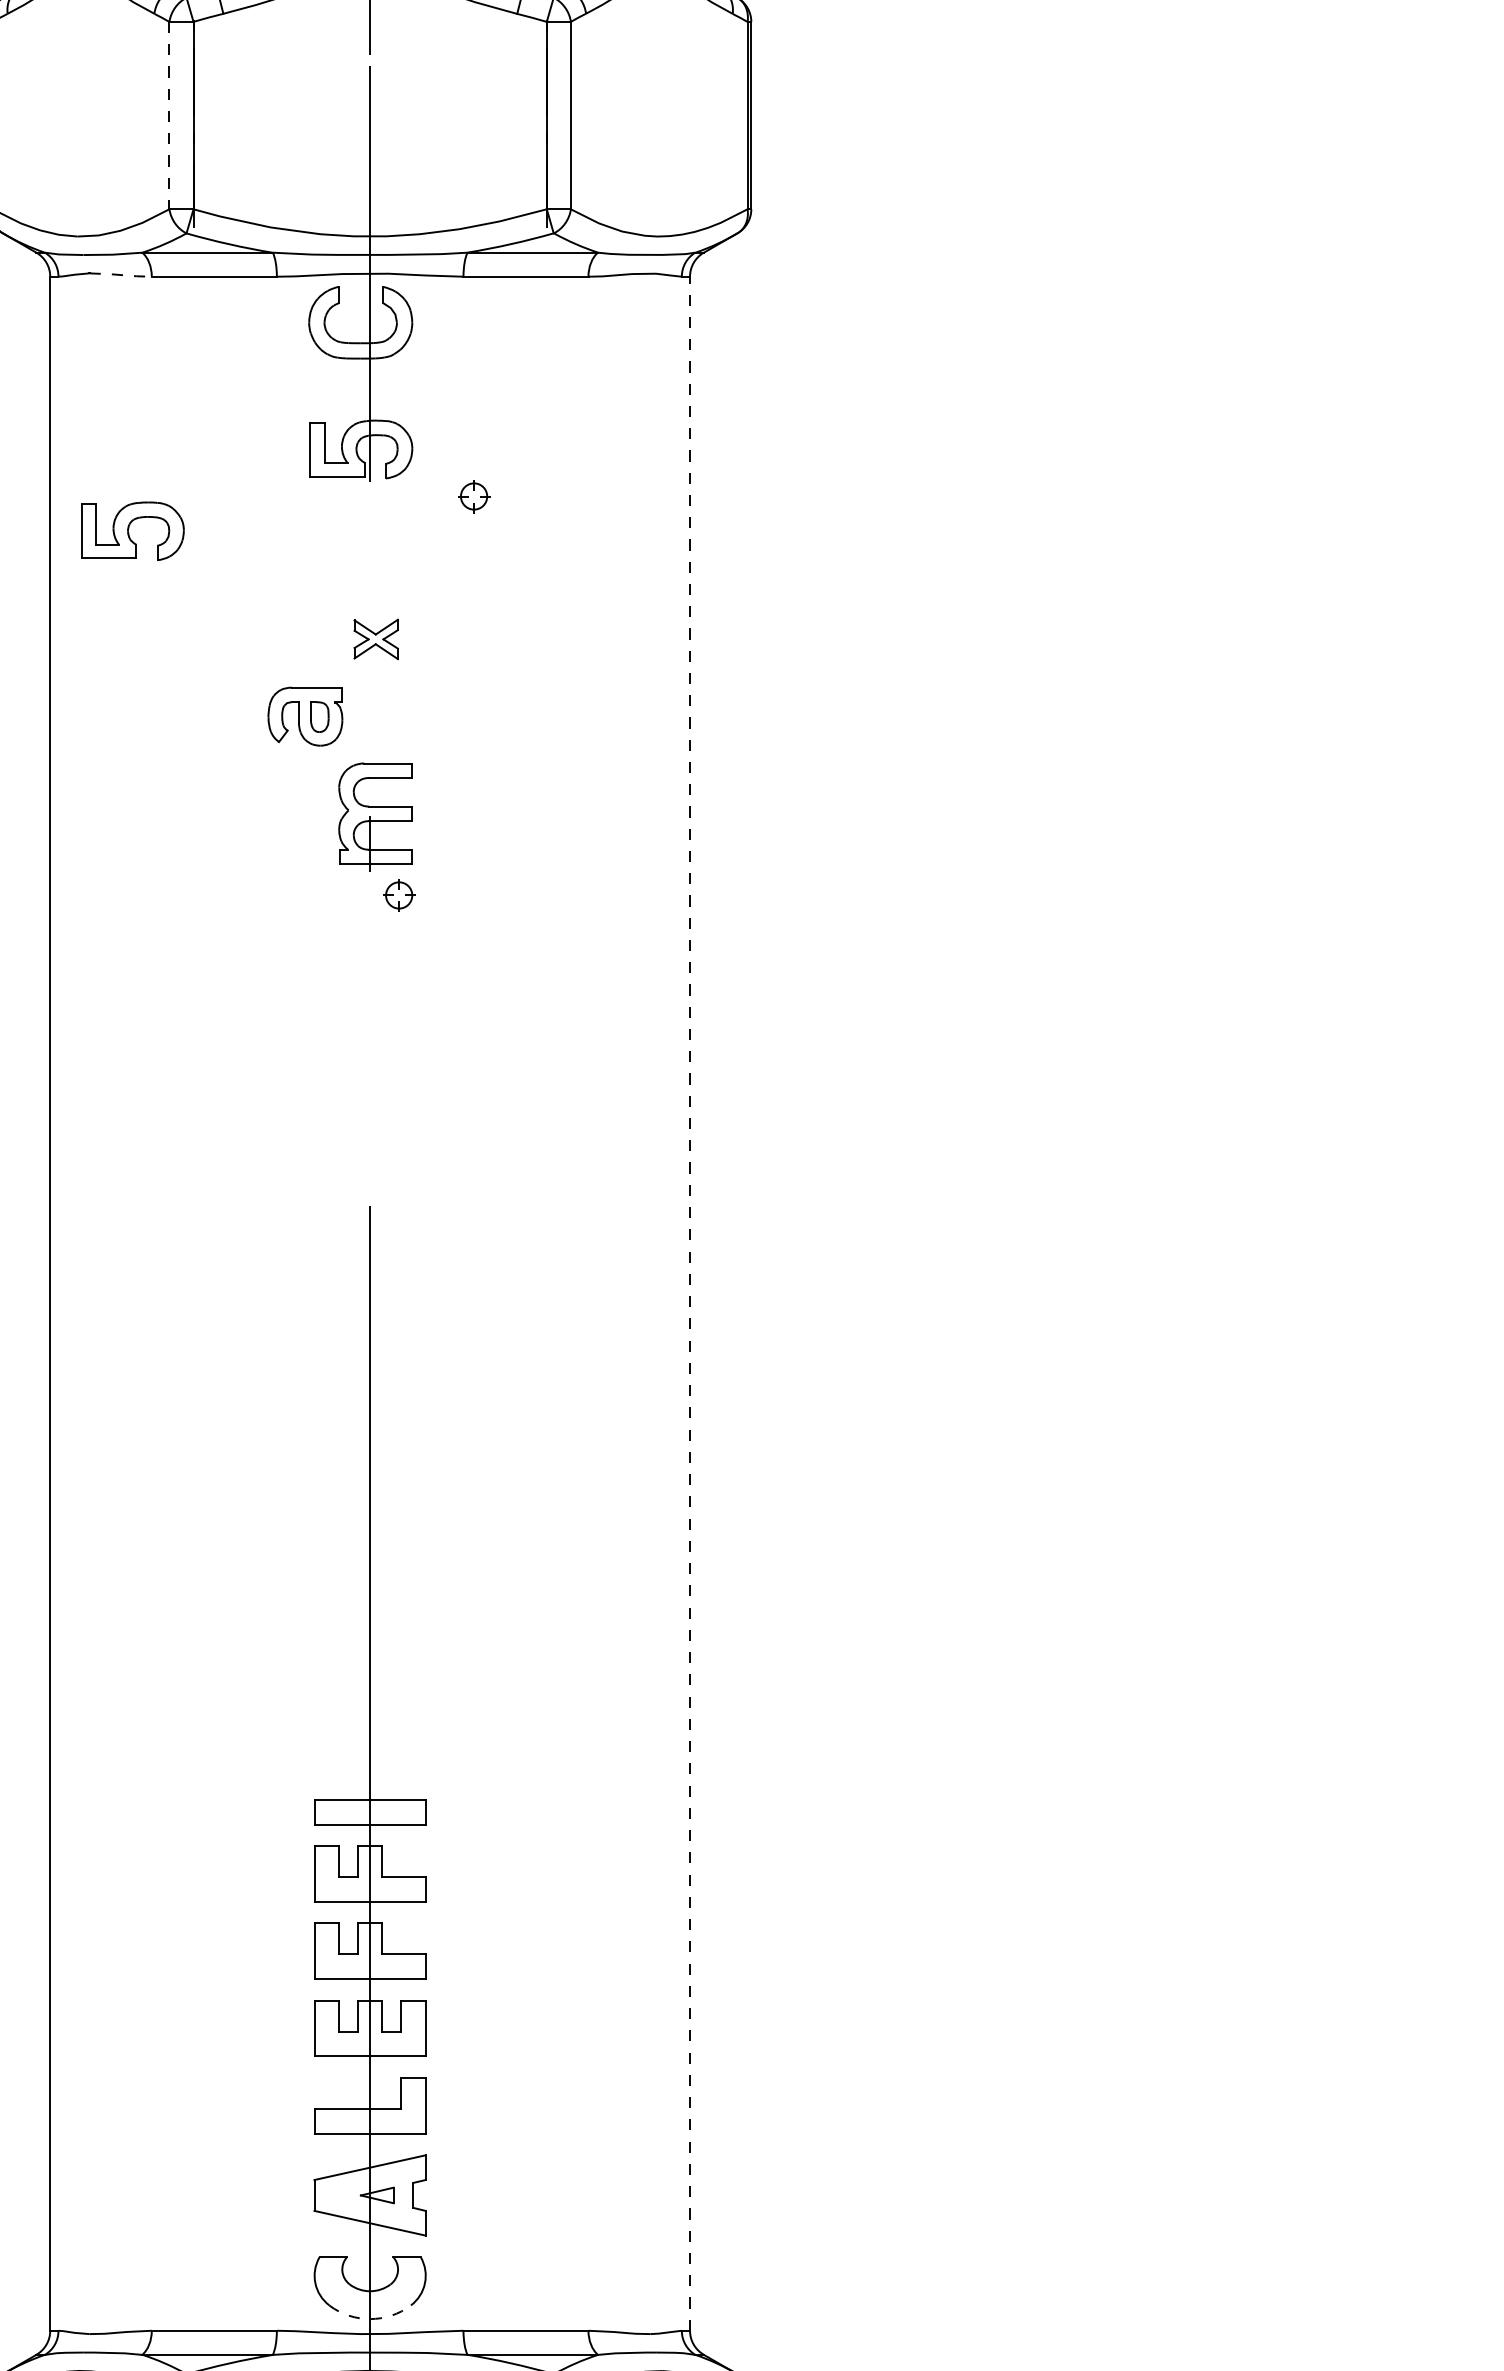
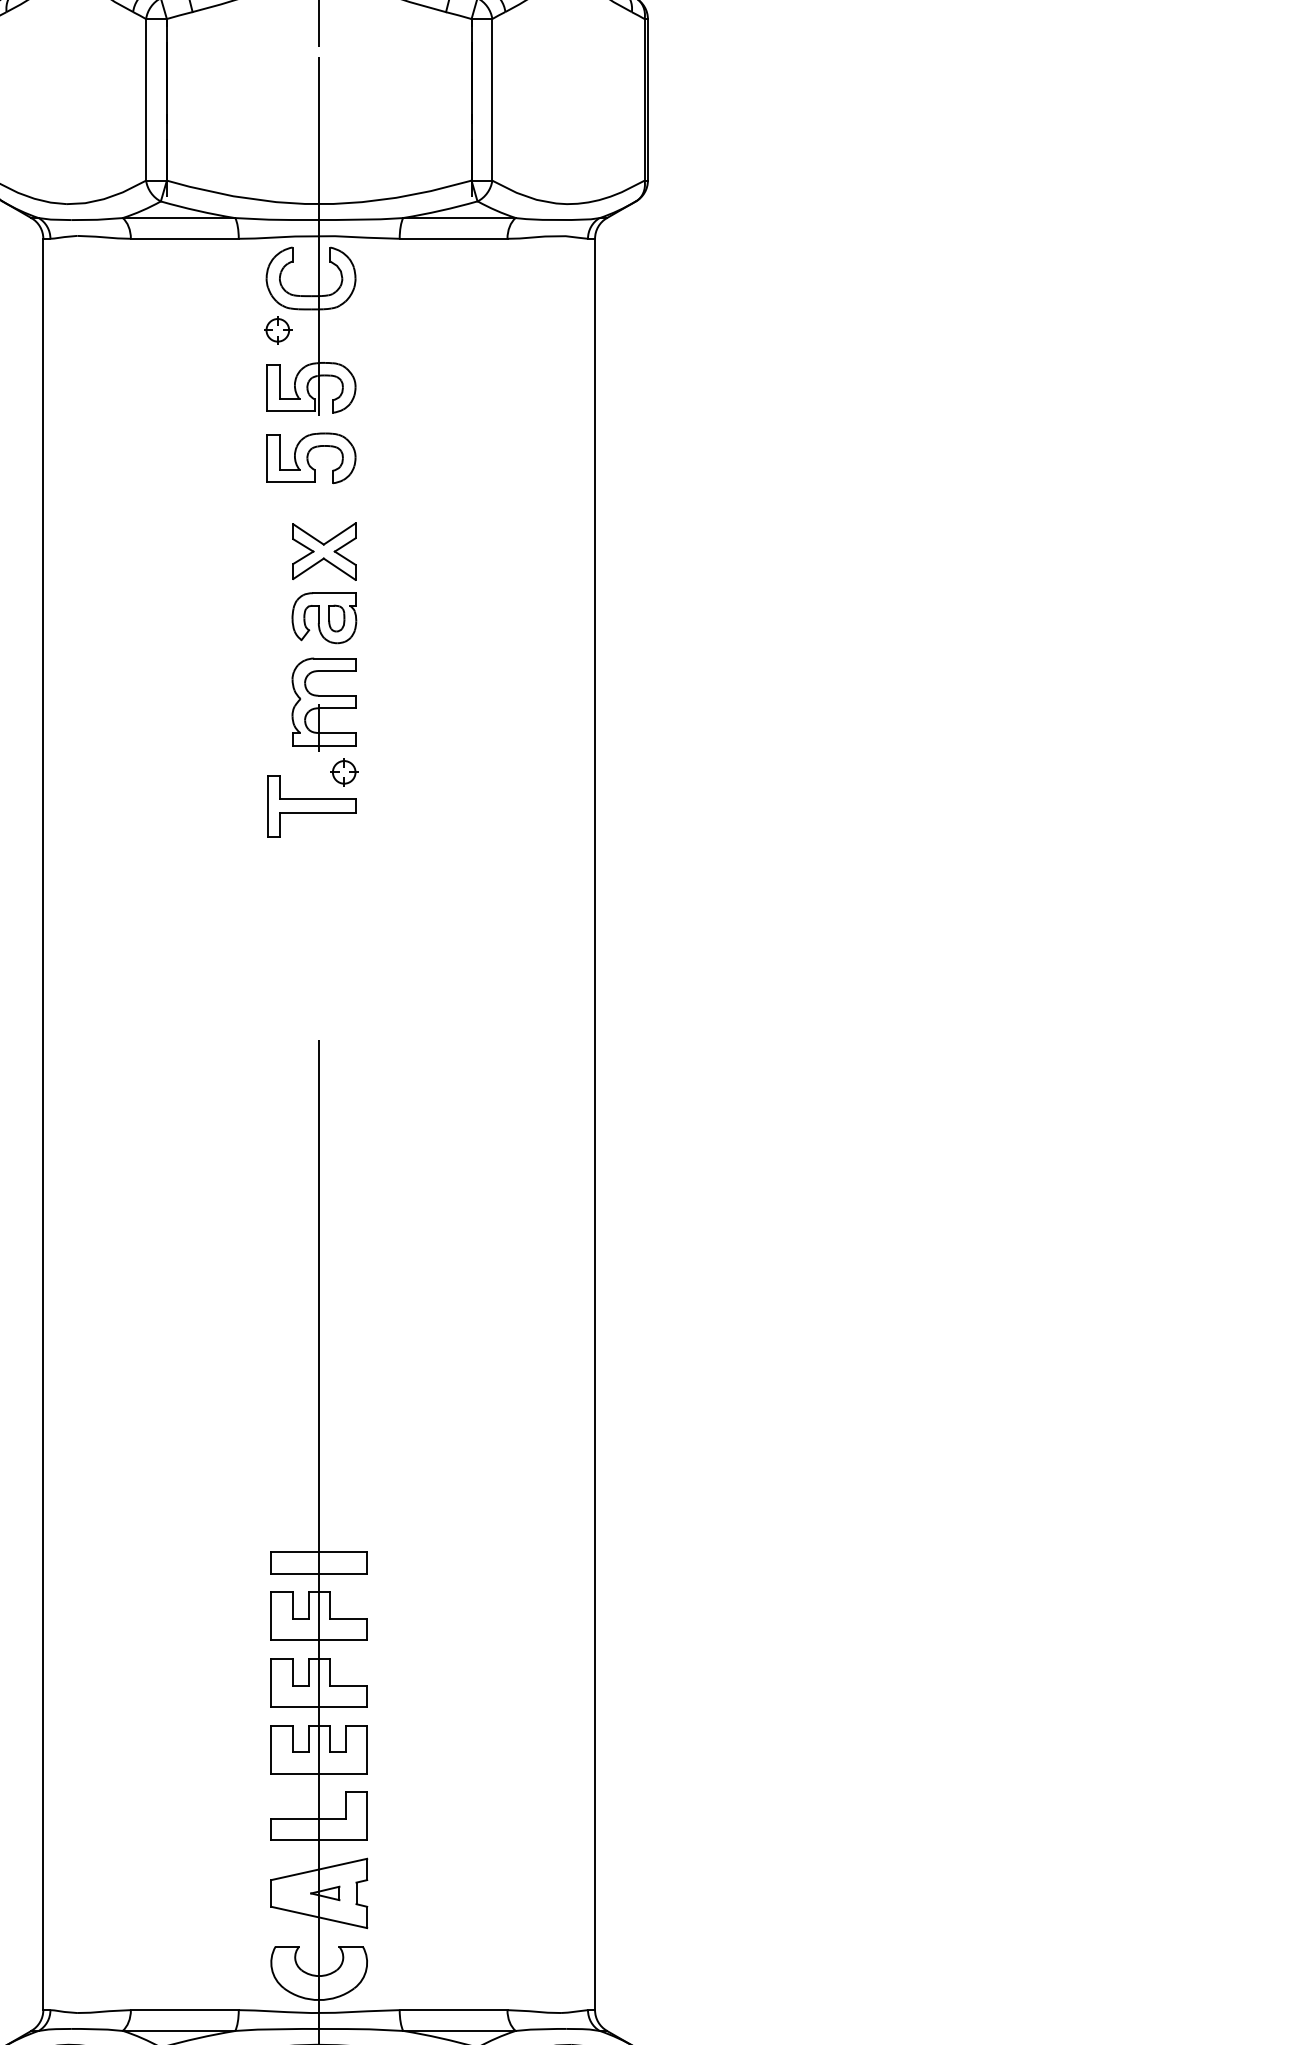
line: (169, 115) -> (146, 99), dashed -> solid
line: (121, 275) -> (104, 237), dashed -> solid
part: (474, 496) -> (278, 330), moved
part: (132, 531) -> (311, 458), moved
part: (376, 639) -> (324, 551), size x1.67
part: (305, 717) -> (324, 618), moved
part: (361, 935) -> (311, 806), added
line: (690, 1303) -> (595, 1124), dashed -> solid
arc: (370, 2319) -> (319, 2000), dashed -> solid

